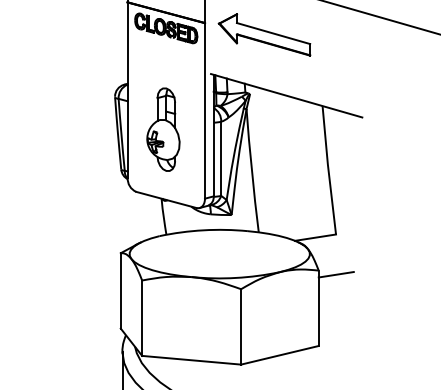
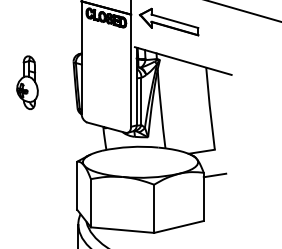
part: (163, 129) -> (27, 82), moved

